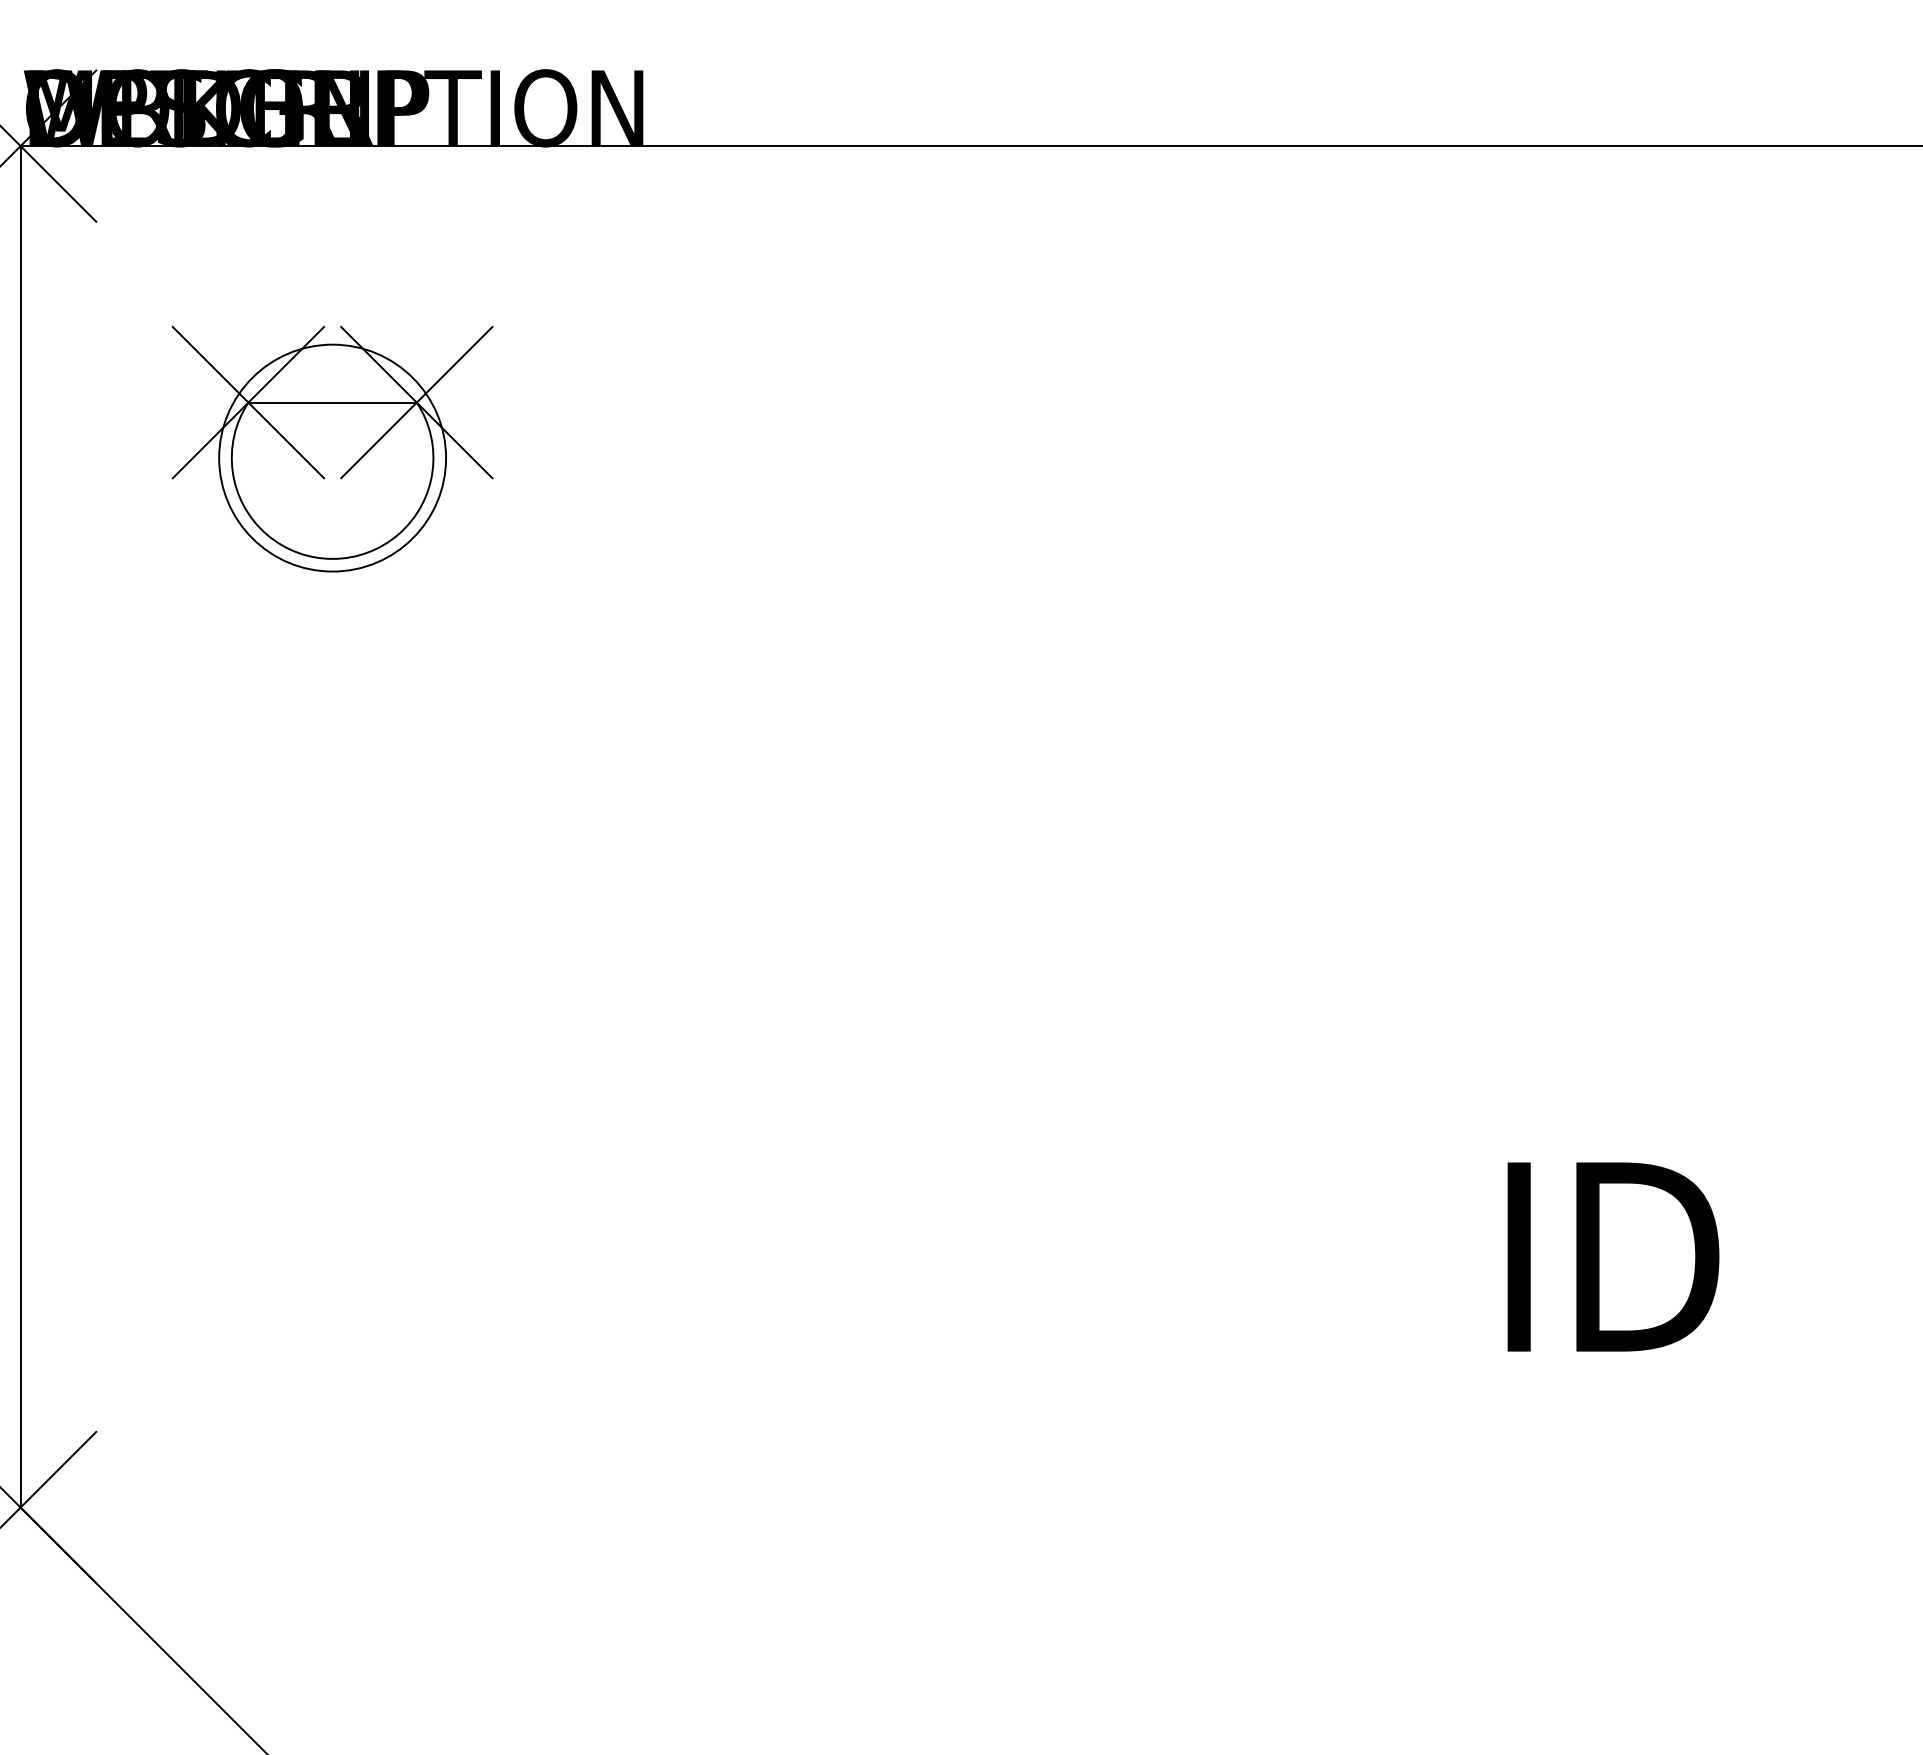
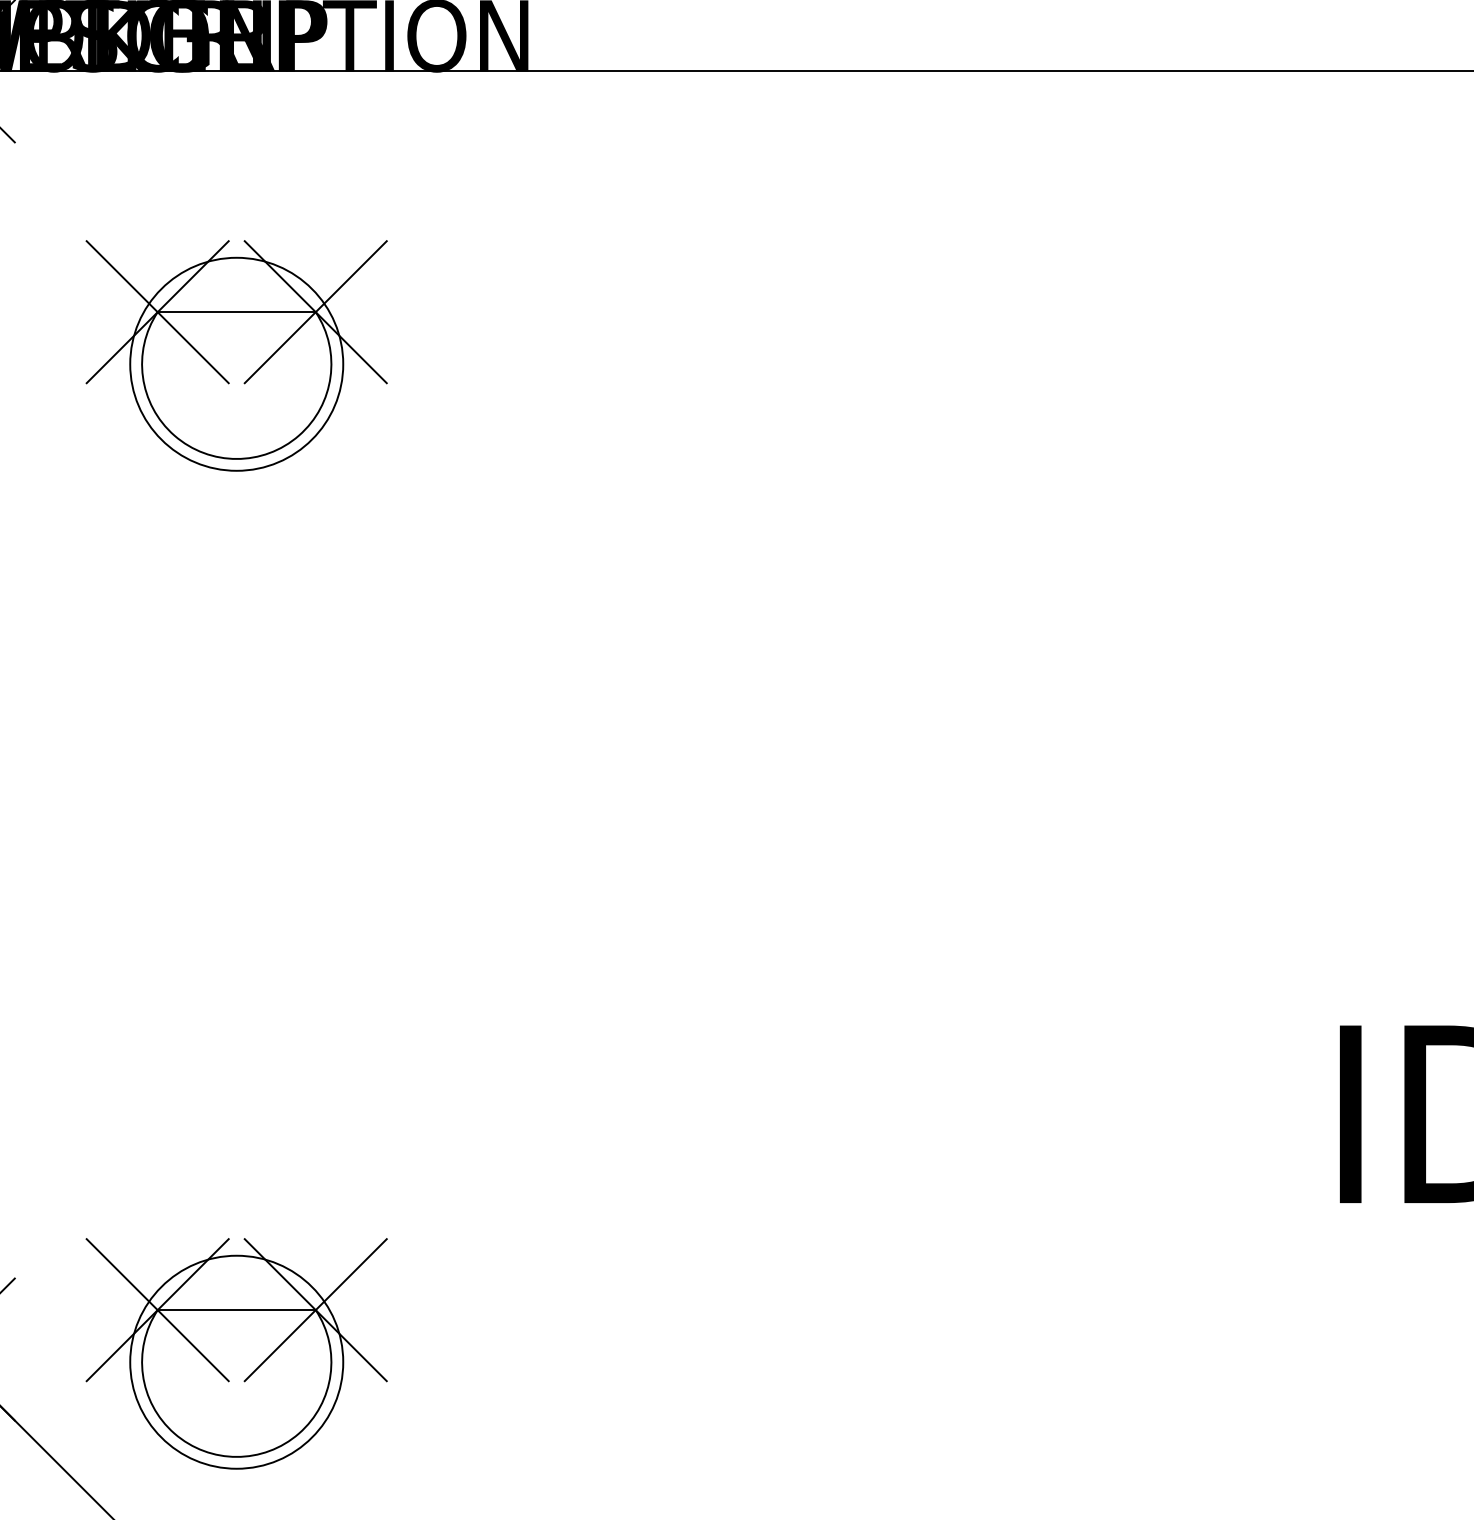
part: (332, 1511) -> (236, 1353), added

